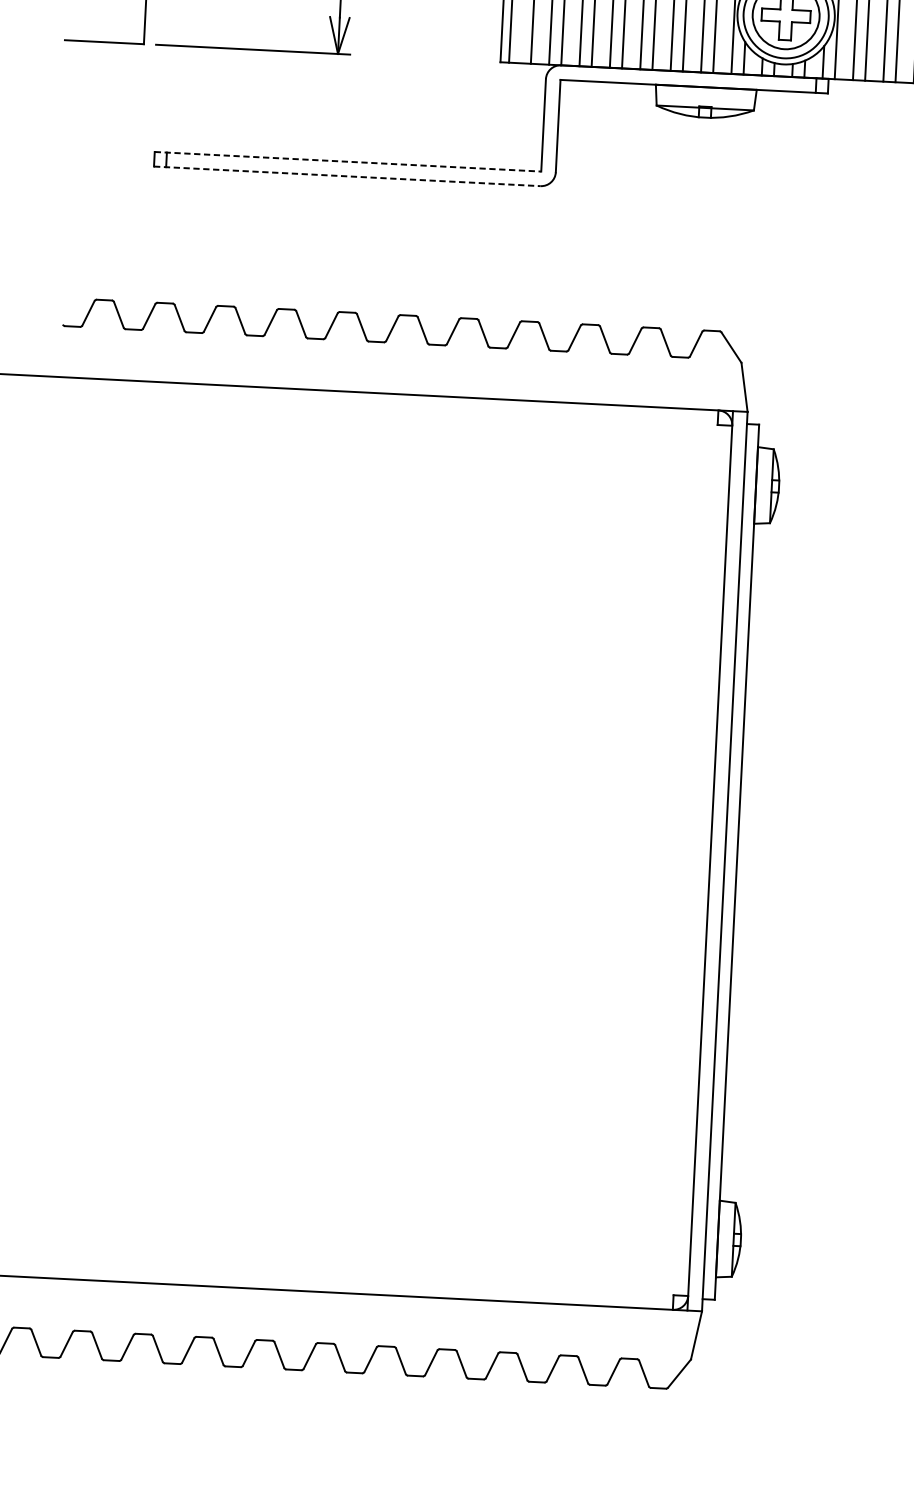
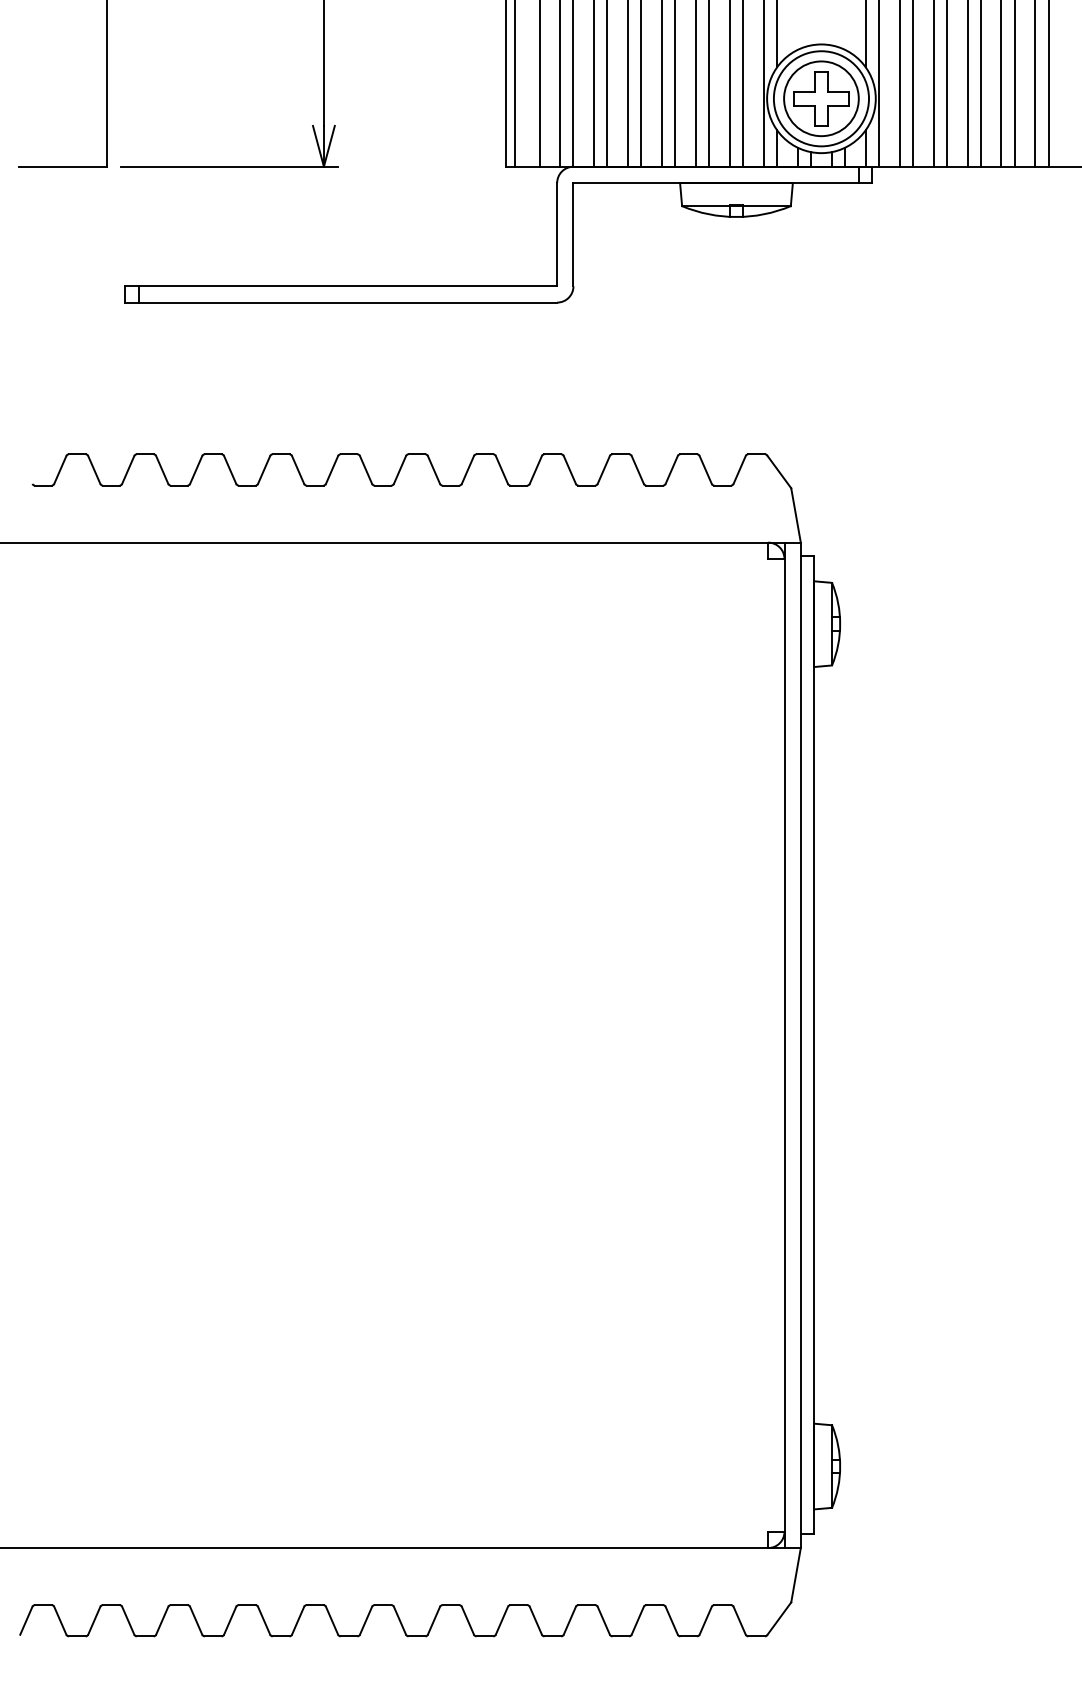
line: (348, 161) -> (341, 286), dashed -> solid
line: (347, 176) -> (341, 302), dashed -> solid

